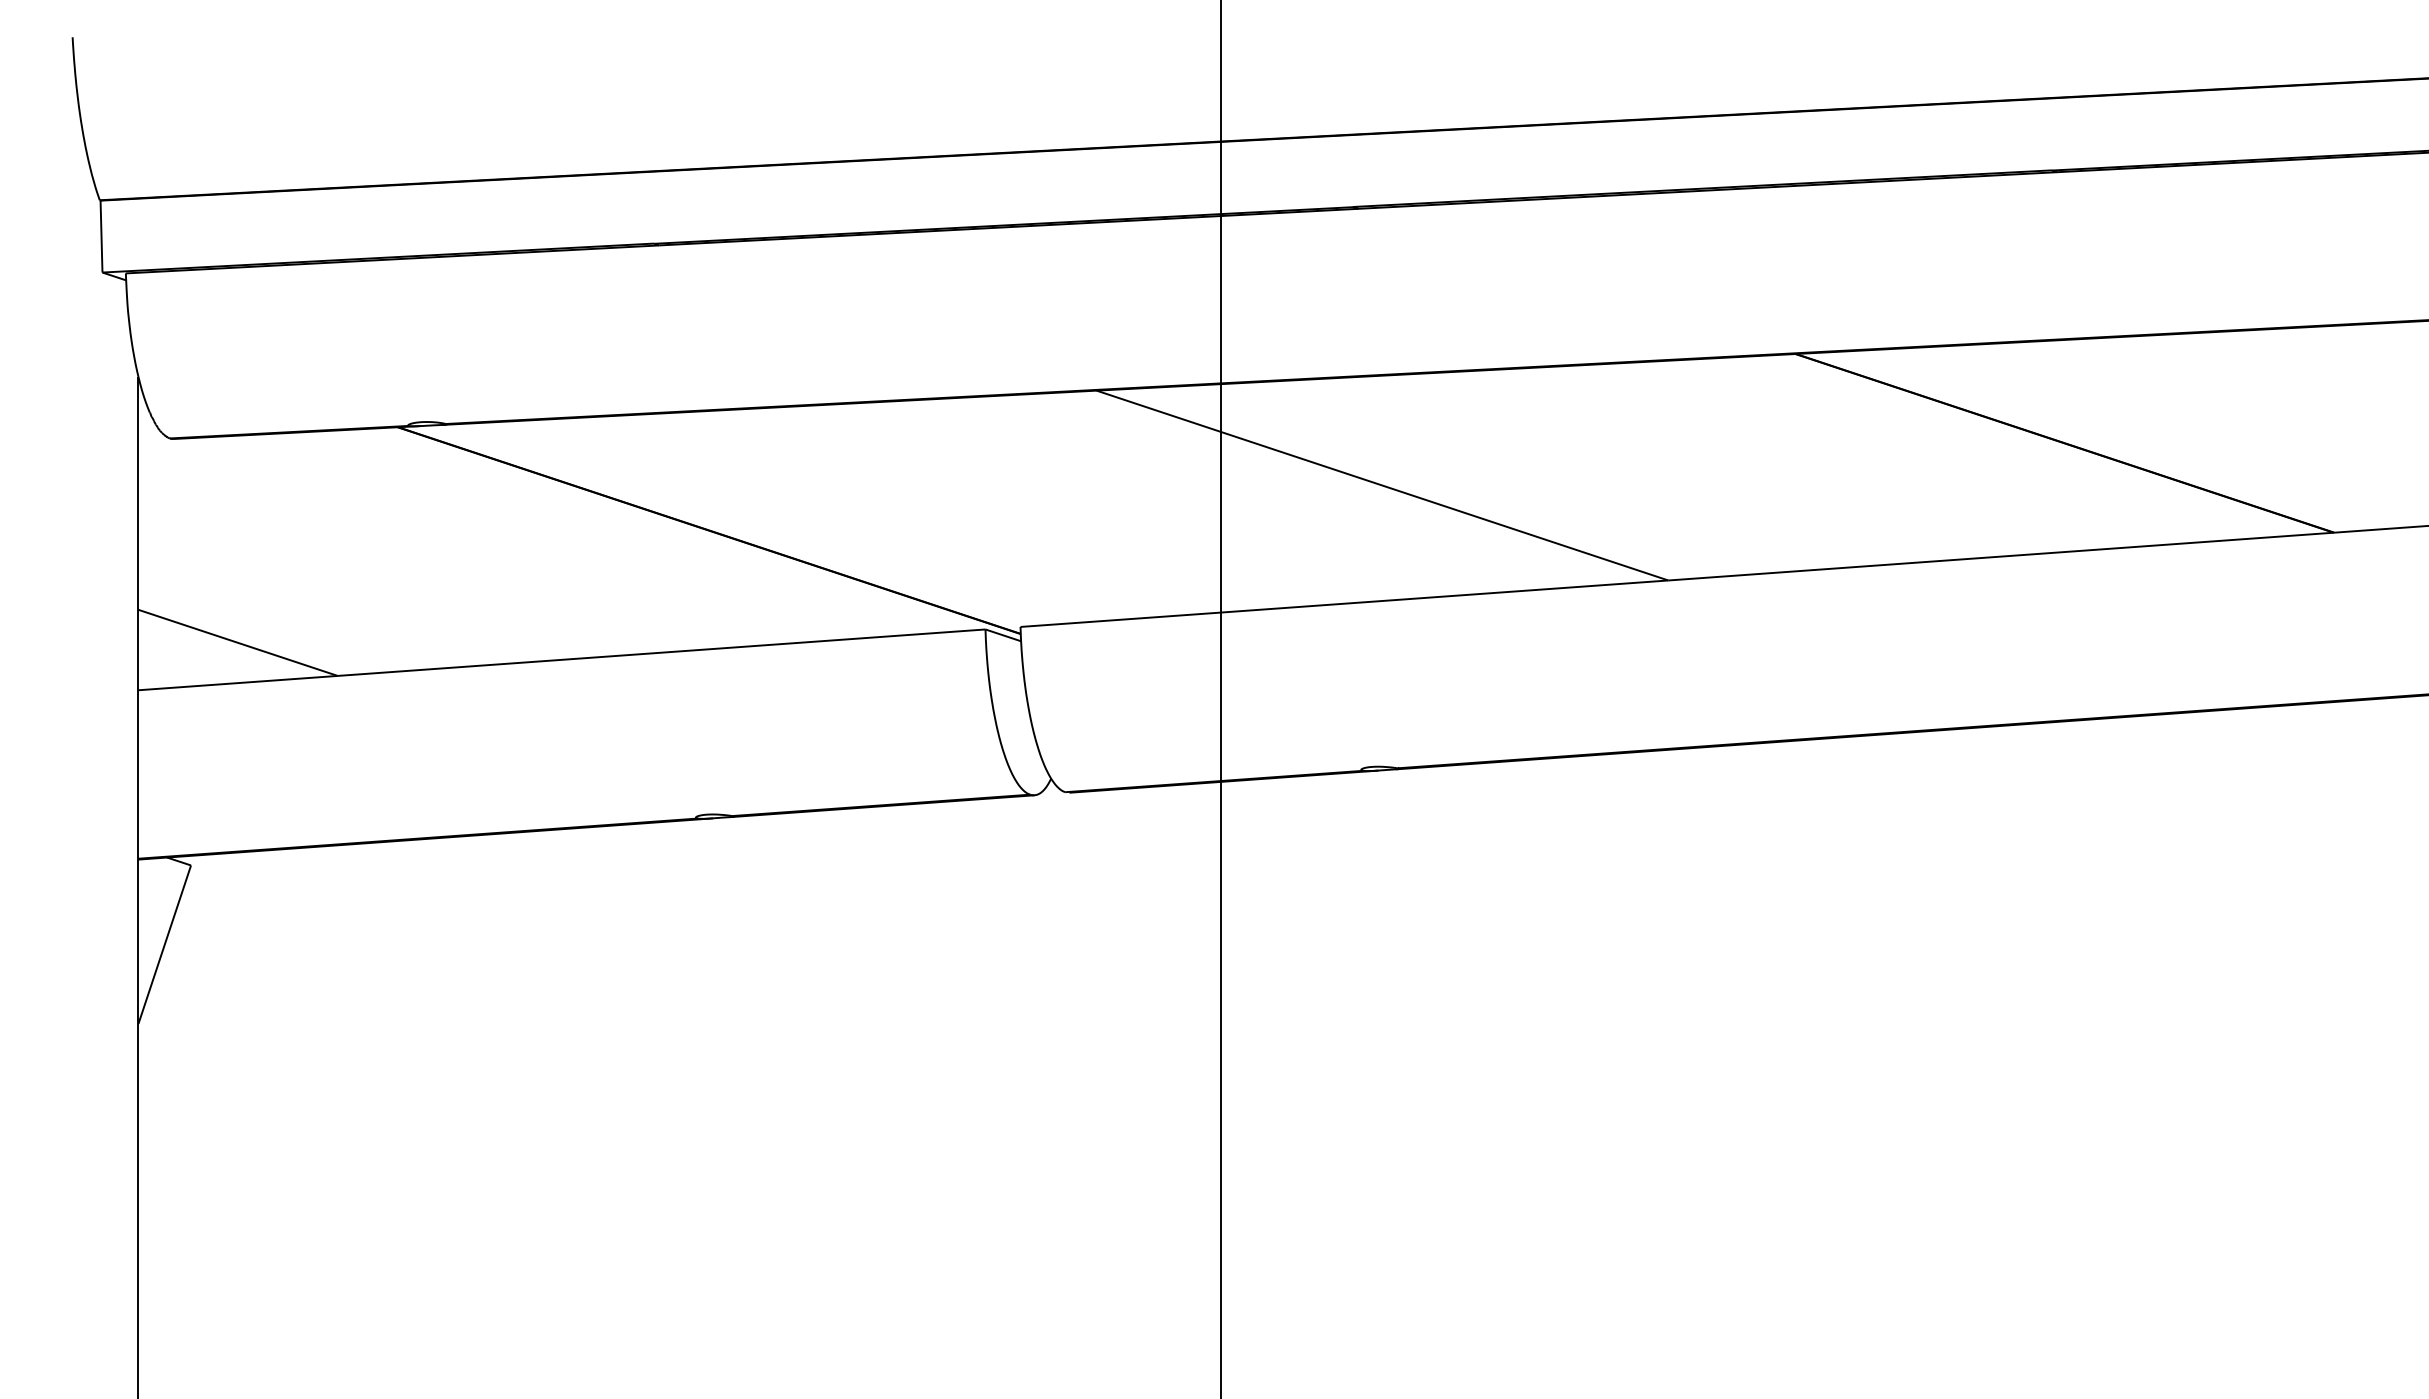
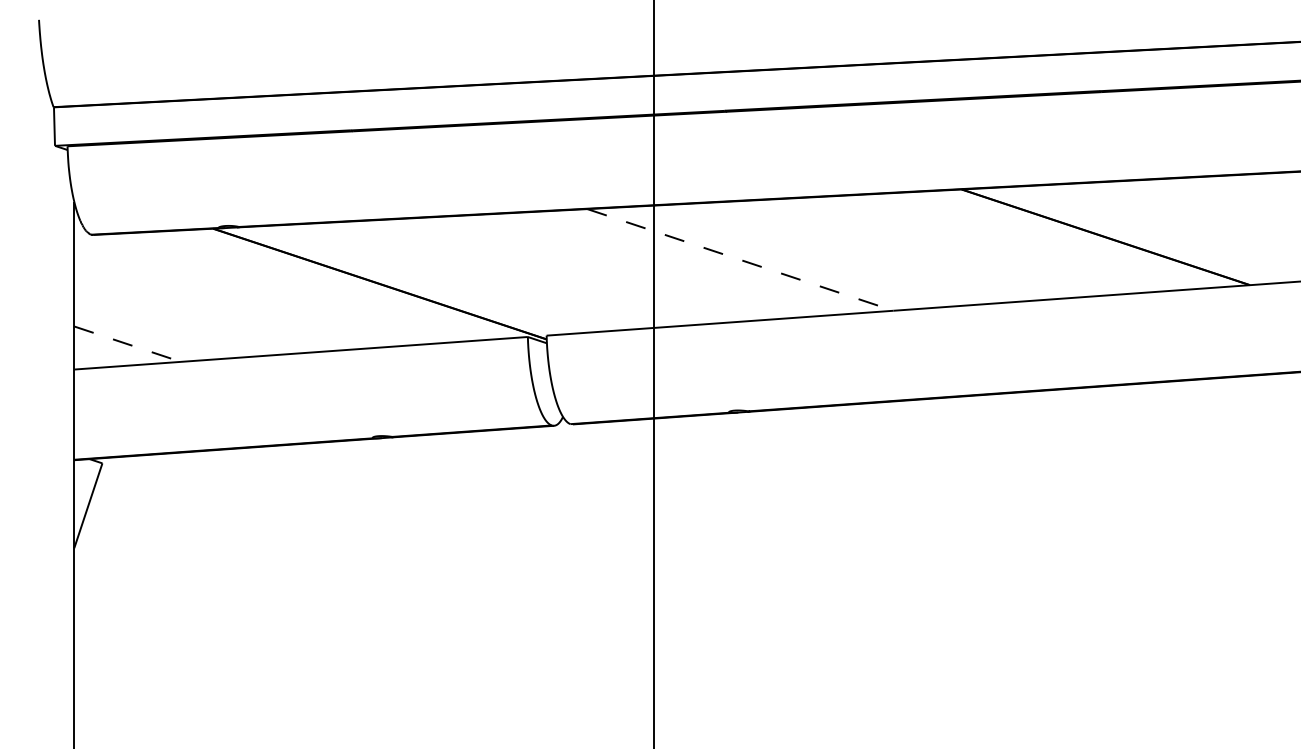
line: (1382, 486) -> (740, 260), solid -> dashed
line: (239, 643) -> (128, 344), solid -> dashed

